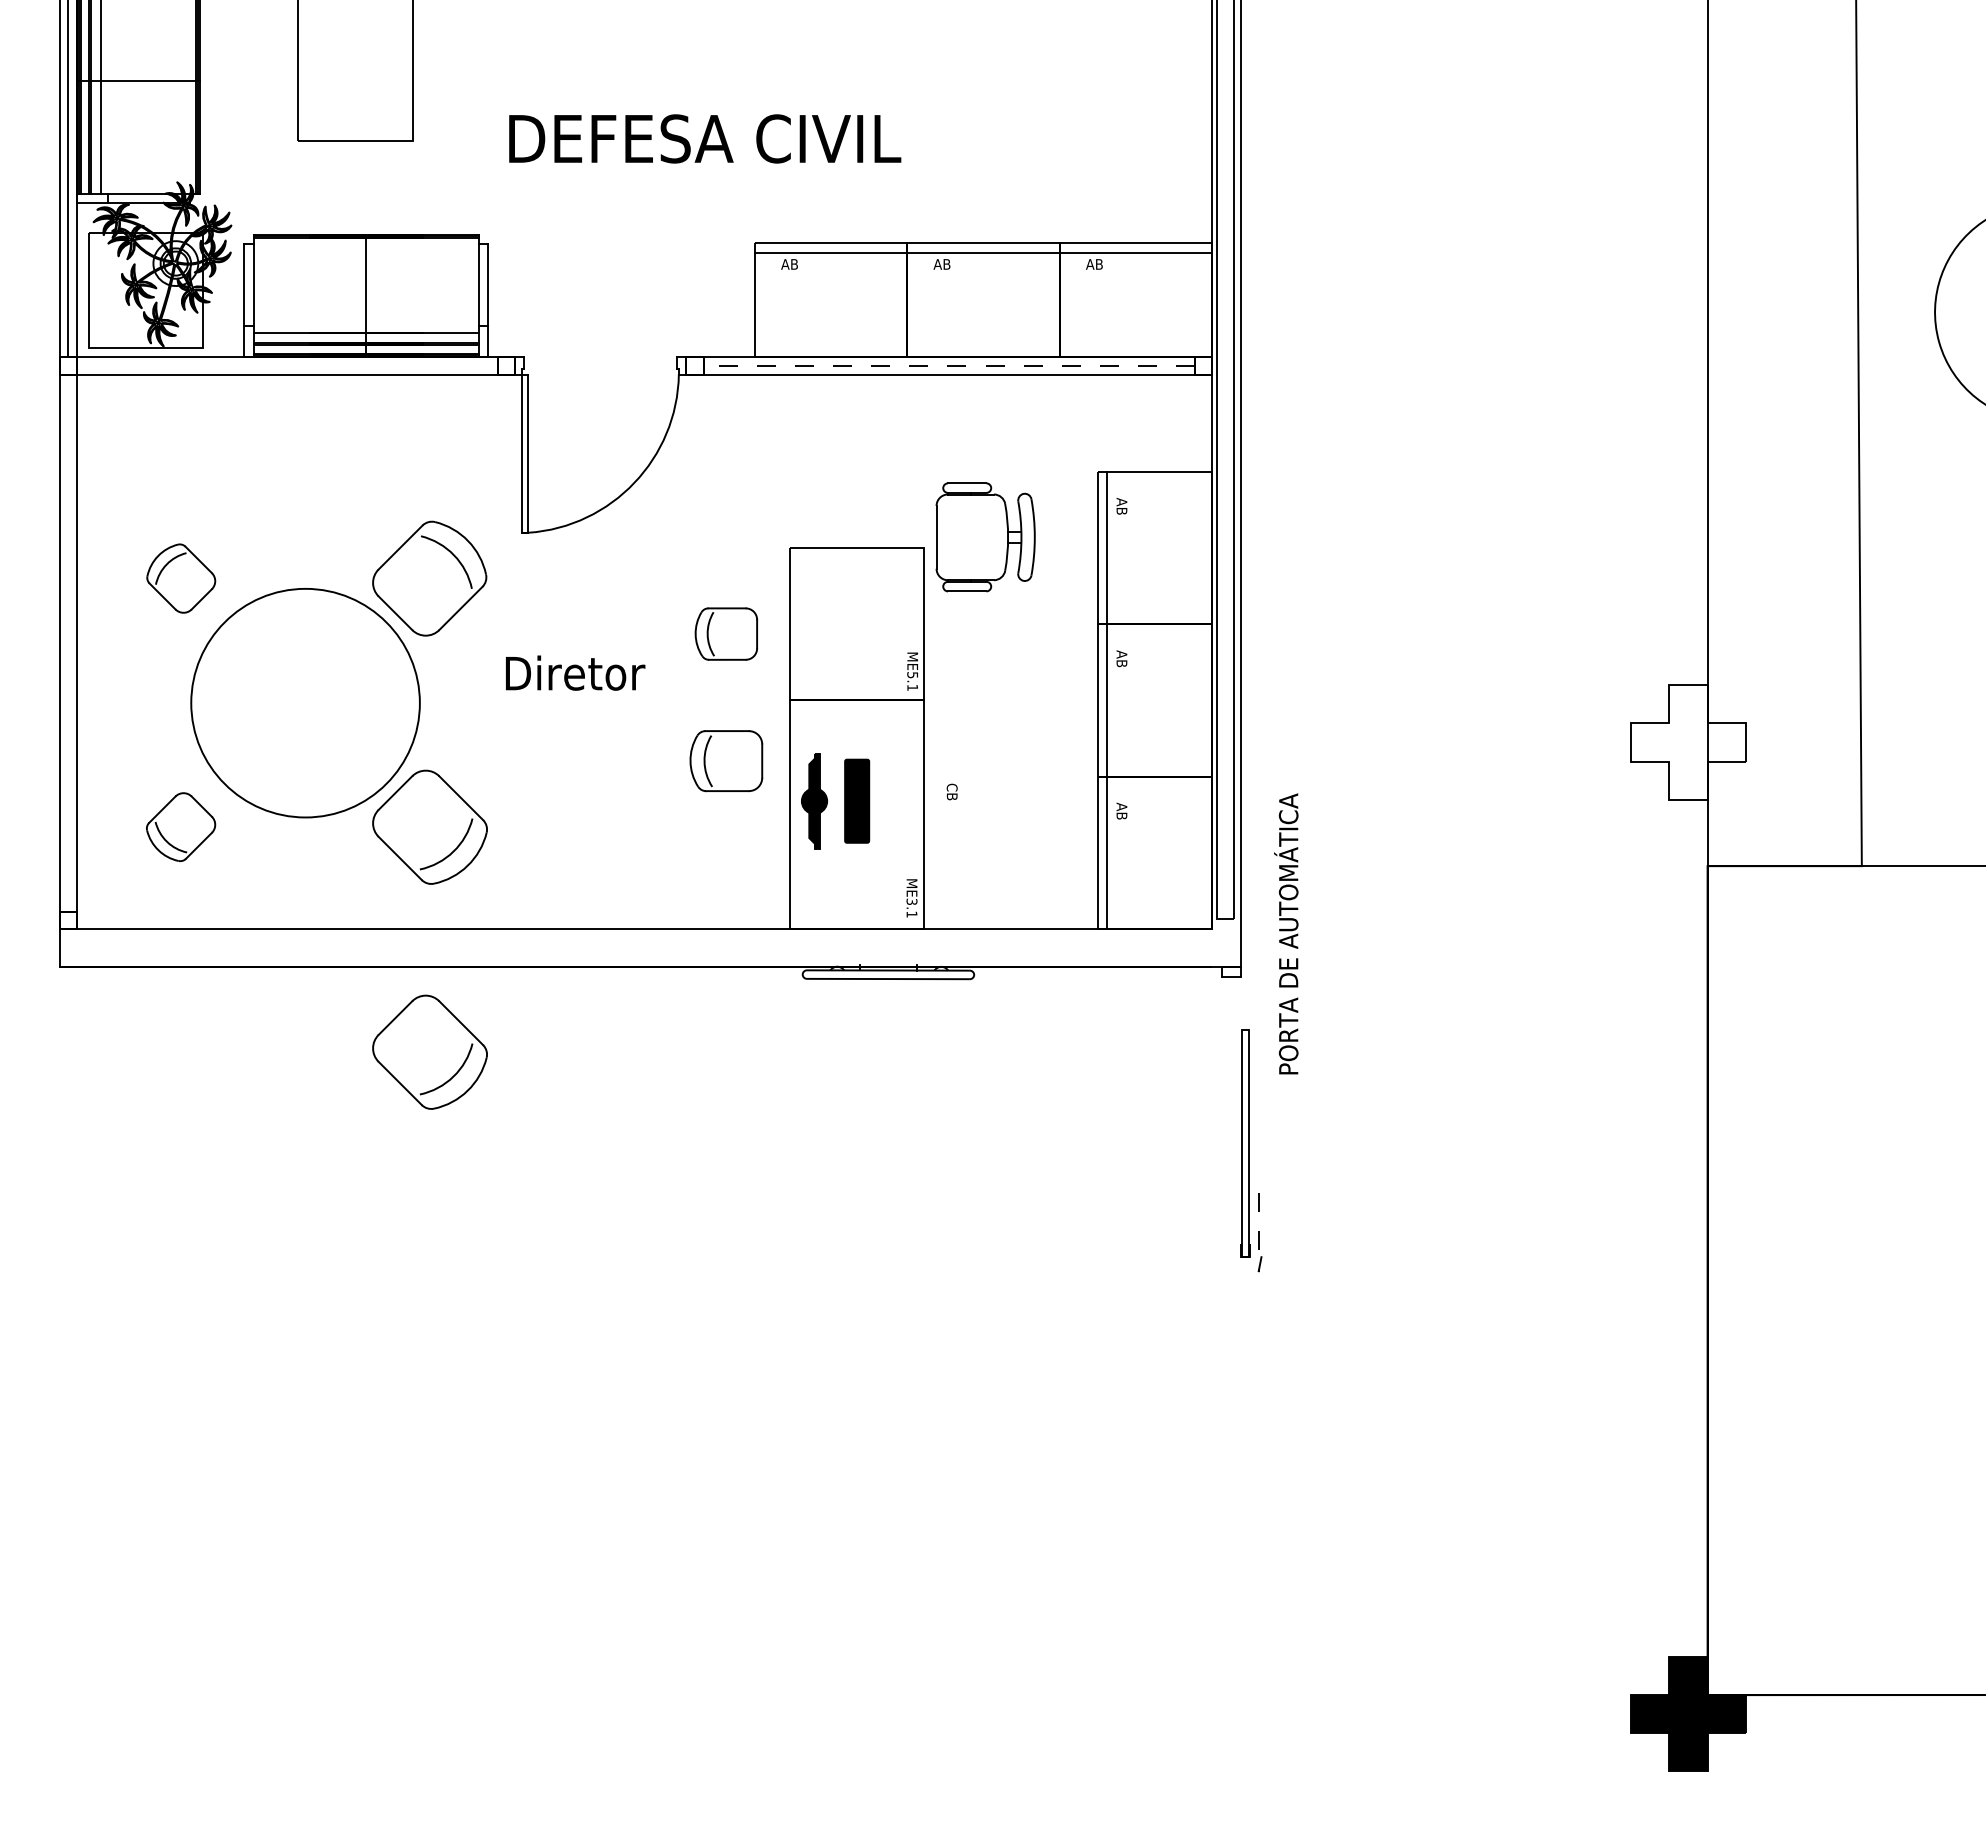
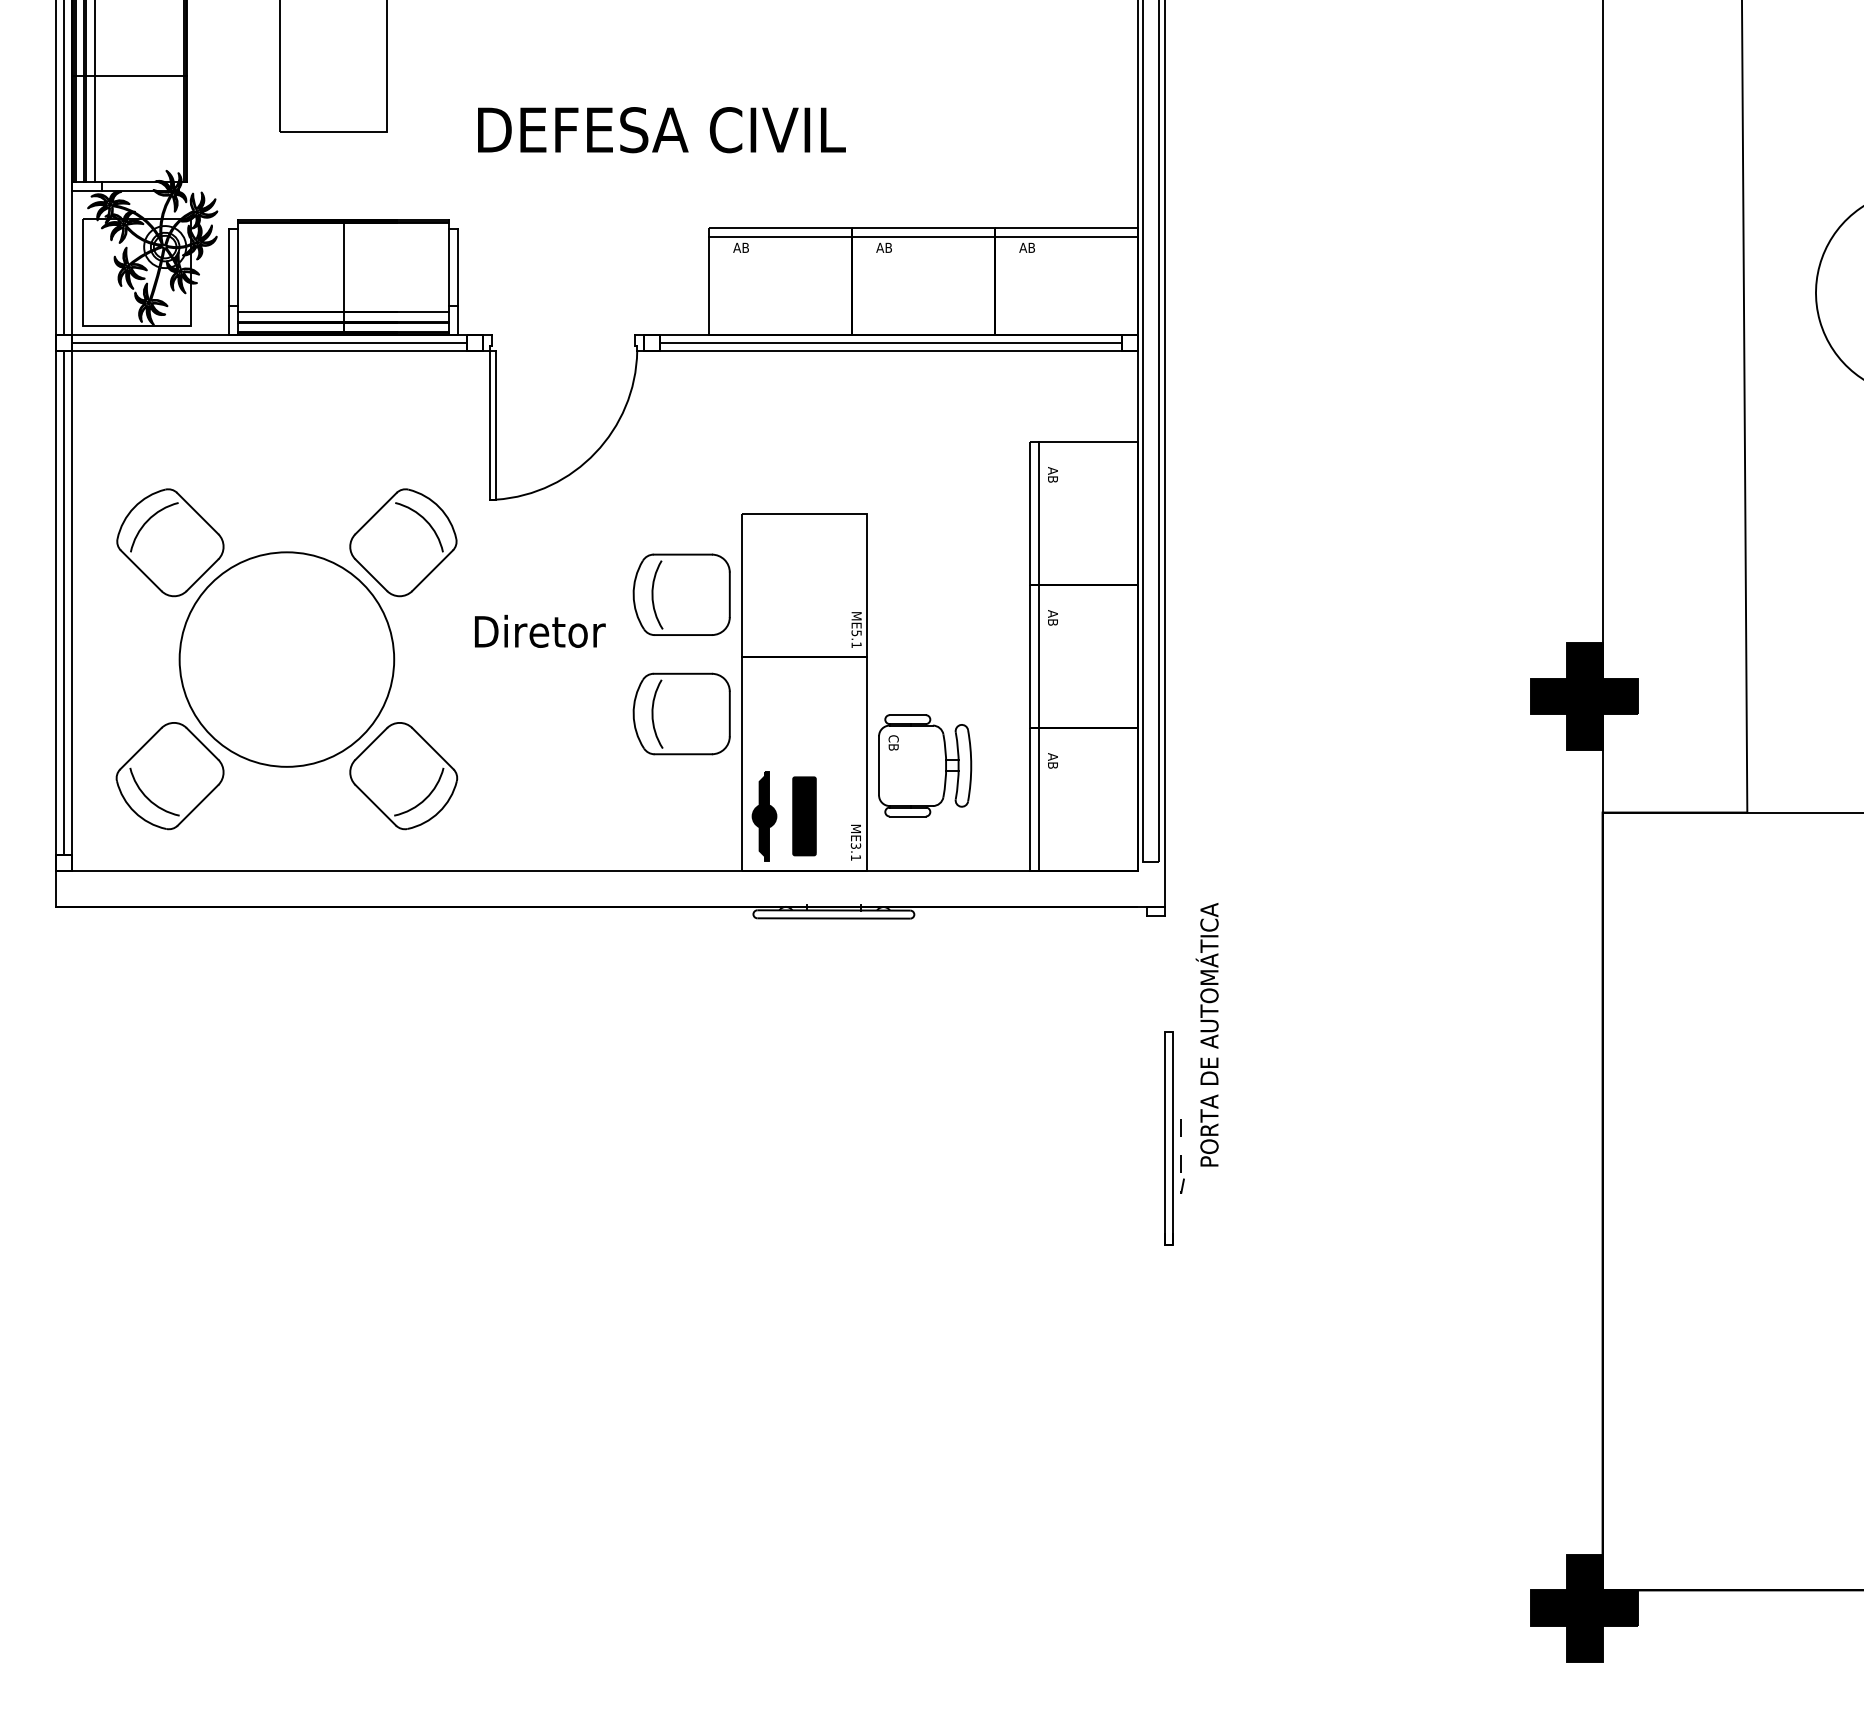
line: (286, 365) -> (269, 342), added
line: (949, 365) -> (891, 342), dashed -> solid
part: (985, 537) -> (924, 765), moved
part: (180, 578) -> (169, 542), size x1.67
part: (726, 633) -> (681, 594), size x1.67
line: (68, 642) -> (64, 602), added
fill: (1688, 742) -> (1584, 696), added
part: (726, 760) -> (681, 713), size x1.43
part: (828, 801) -> (777, 816), moved
part: (180, 826) -> (169, 775), size x1.67
text: (1286, 933) -> (1207, 1034), moved
part: (429, 1051) -> (403, 986), removed
part: (1245, 1143) -> (1168, 1138), moved

